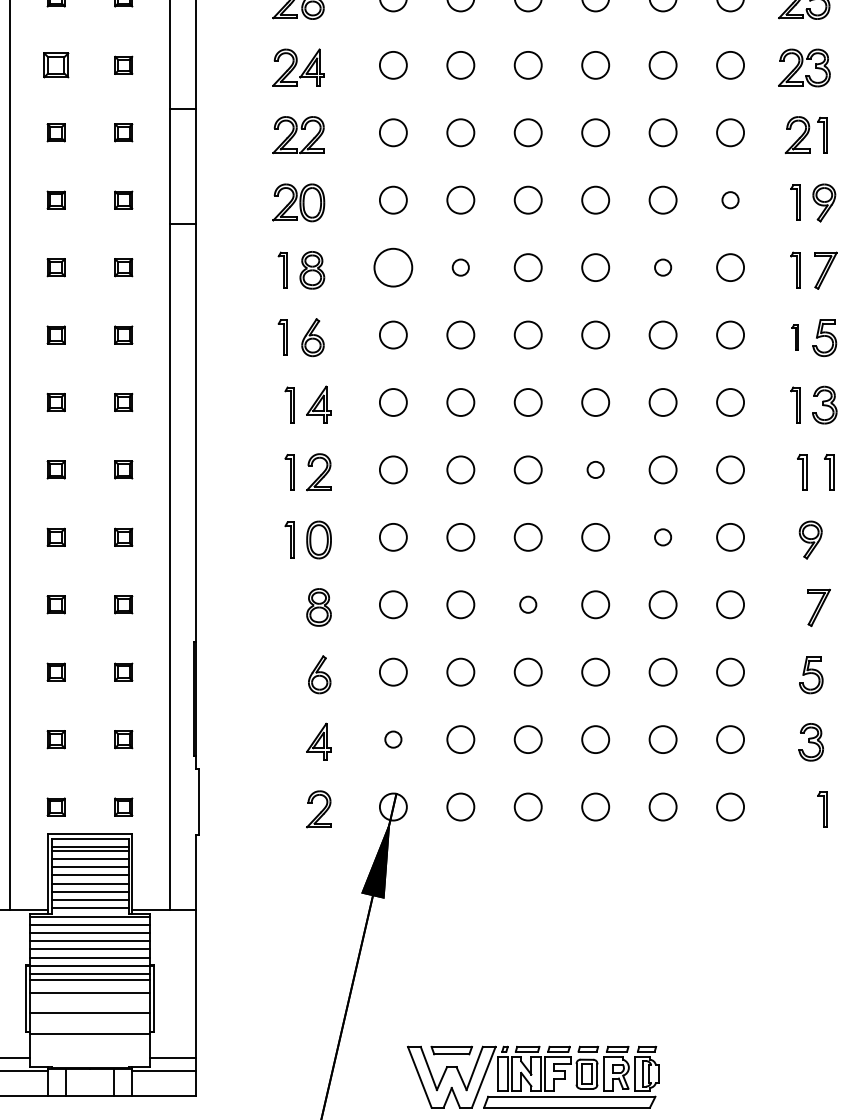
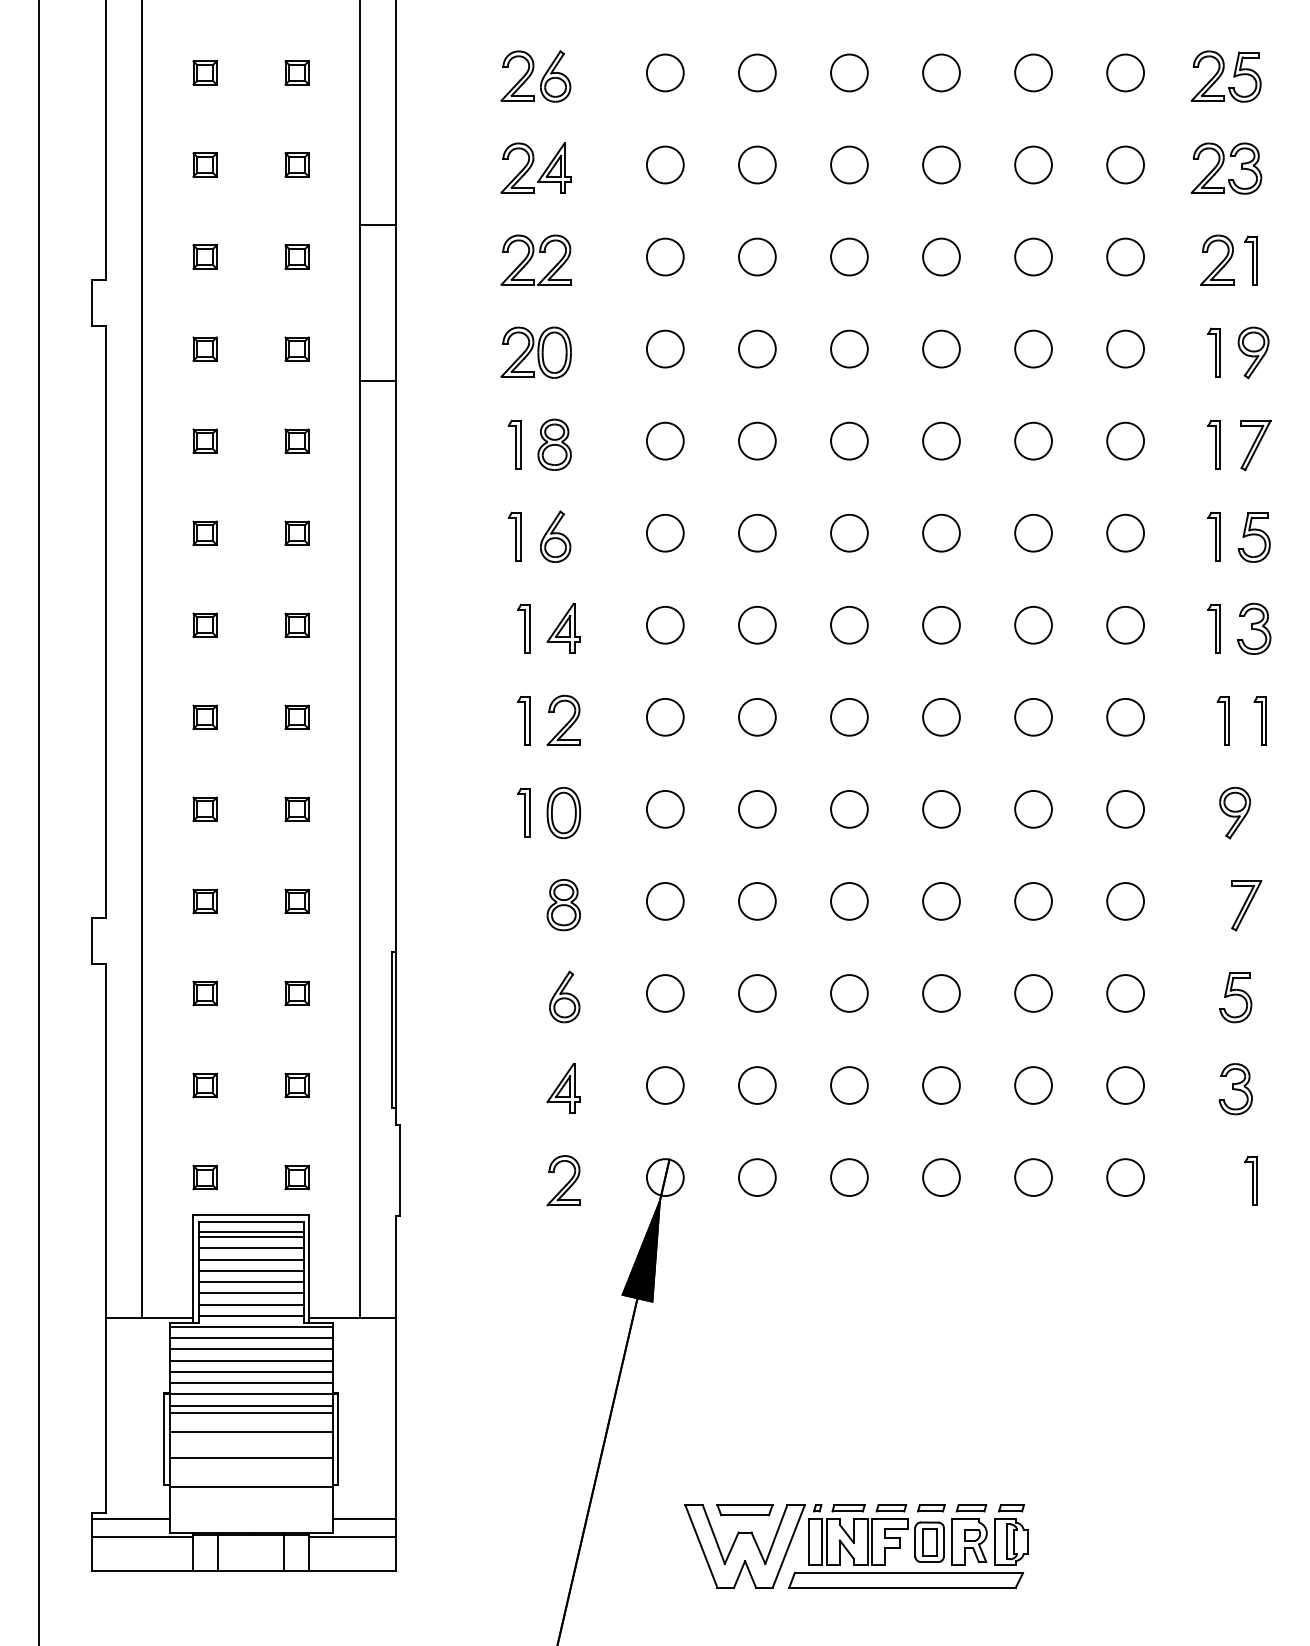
part: (55, 64) -> (204, 164), size x0.71
circle: (730, 199) -> (1125, 348), size x1.67
circle: (393, 267) -> (665, 440), size x0.71
circle: (460, 267) -> (757, 440), size x1.67
circle: (663, 267) -> (1033, 440), size x1.67
part: (794, 337) -> (1213, 536), size x1.43
circle: (595, 469) -> (941, 716), size x1.67
circle: (663, 537) -> (1033, 809), size x1.67
circle: (528, 604) -> (849, 901), size x1.67
circle: (392, 739) -> (664, 1085), size x1.67

